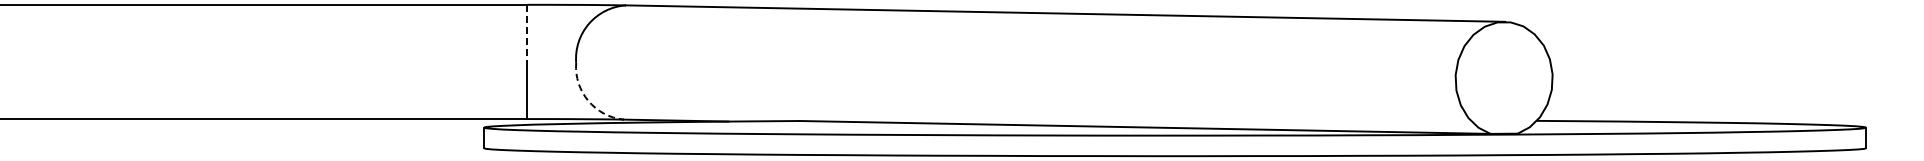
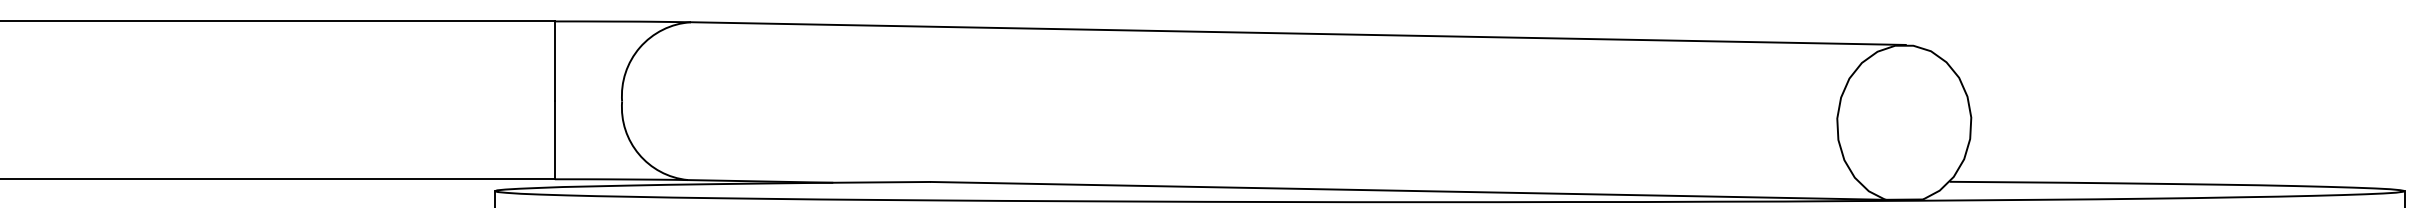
line: (527, 33) -> (554, 61), dashed -> solid
arc: (588, 100) -> (639, 153), dashed -> solid

